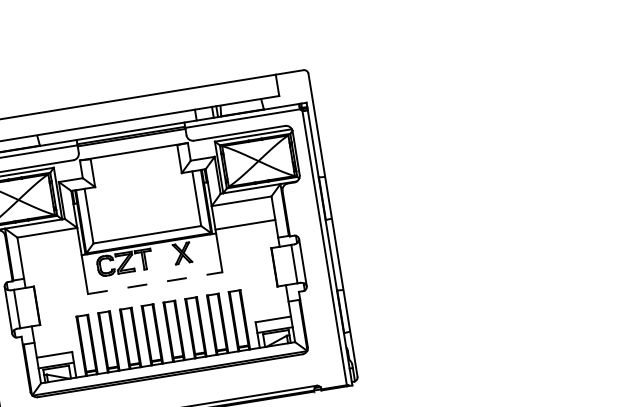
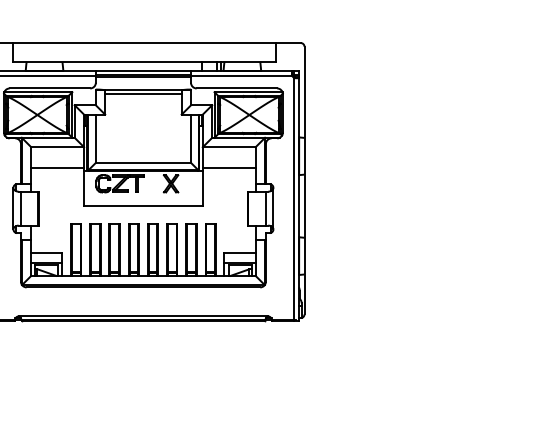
line: (134, 157) -> (143, 94), added
line: (50, 255) -> (57, 167), added
line: (155, 283) -> (143, 205), dashed -> solid

